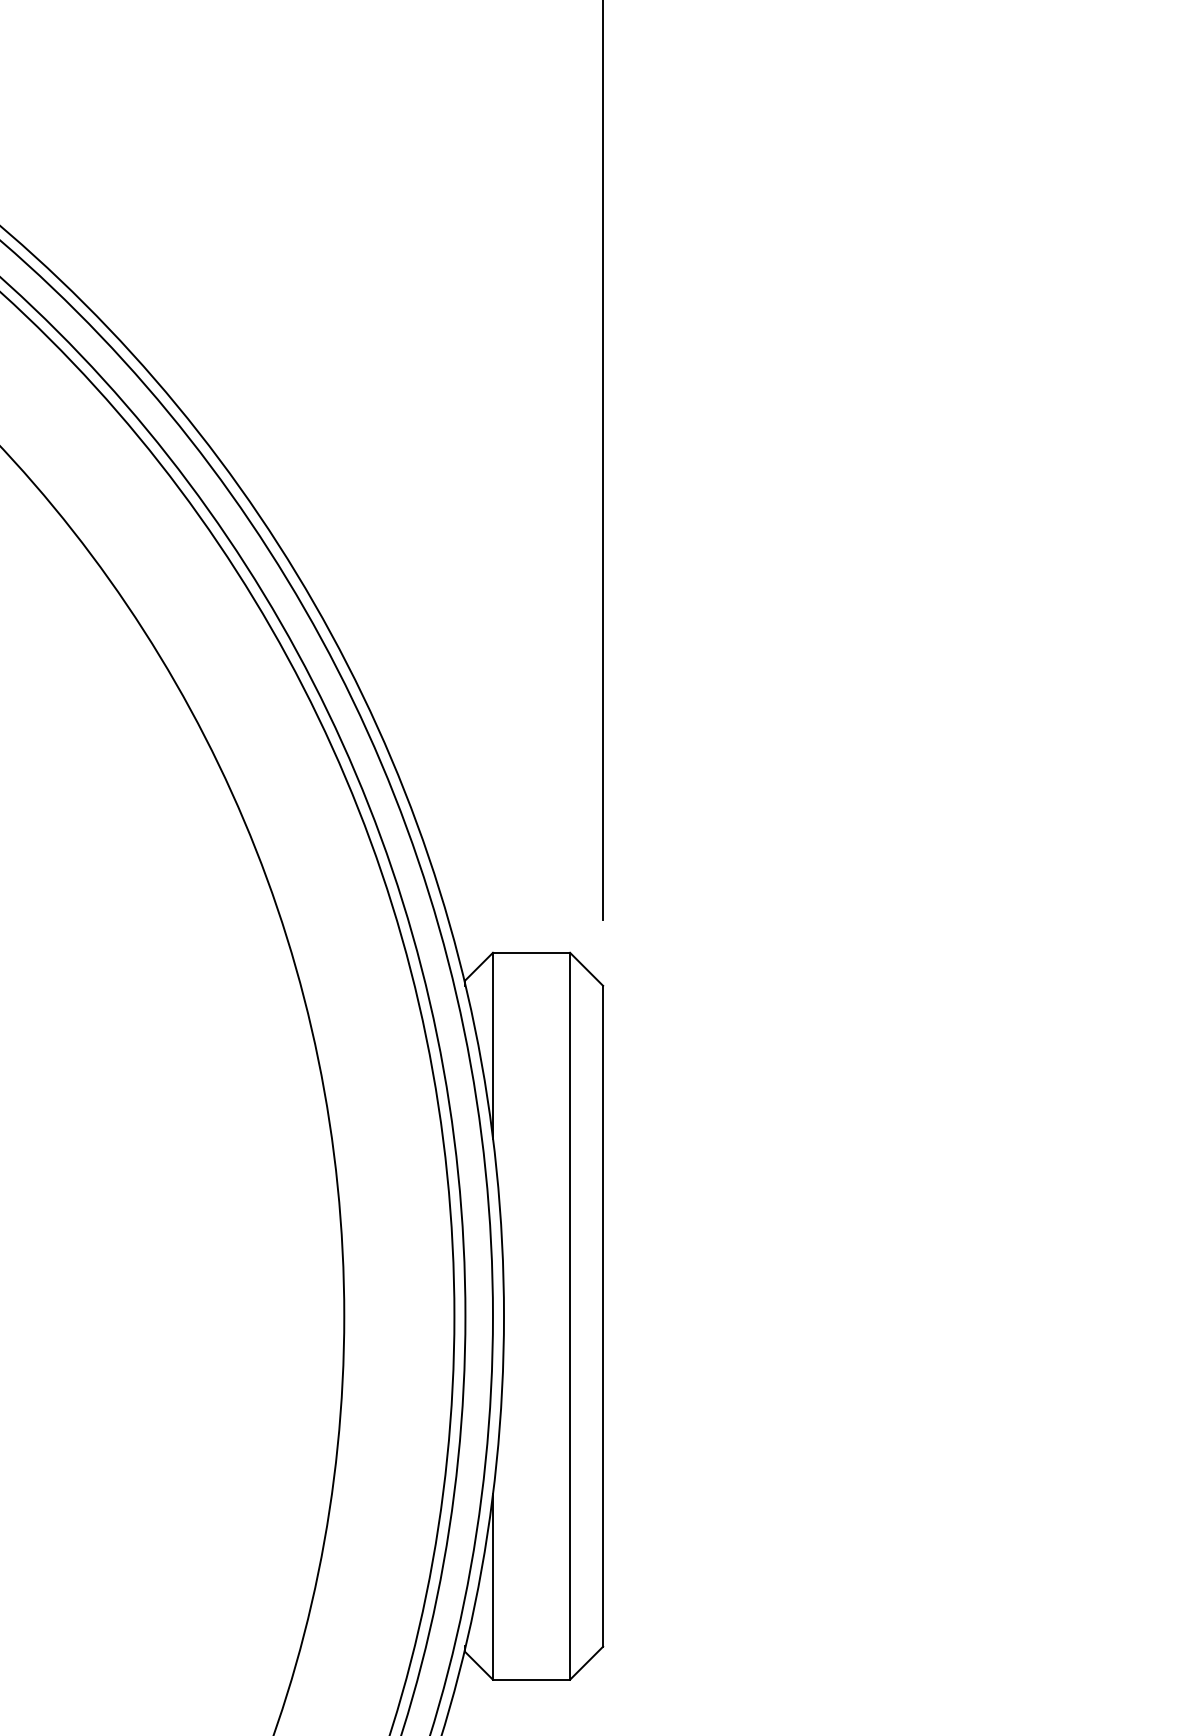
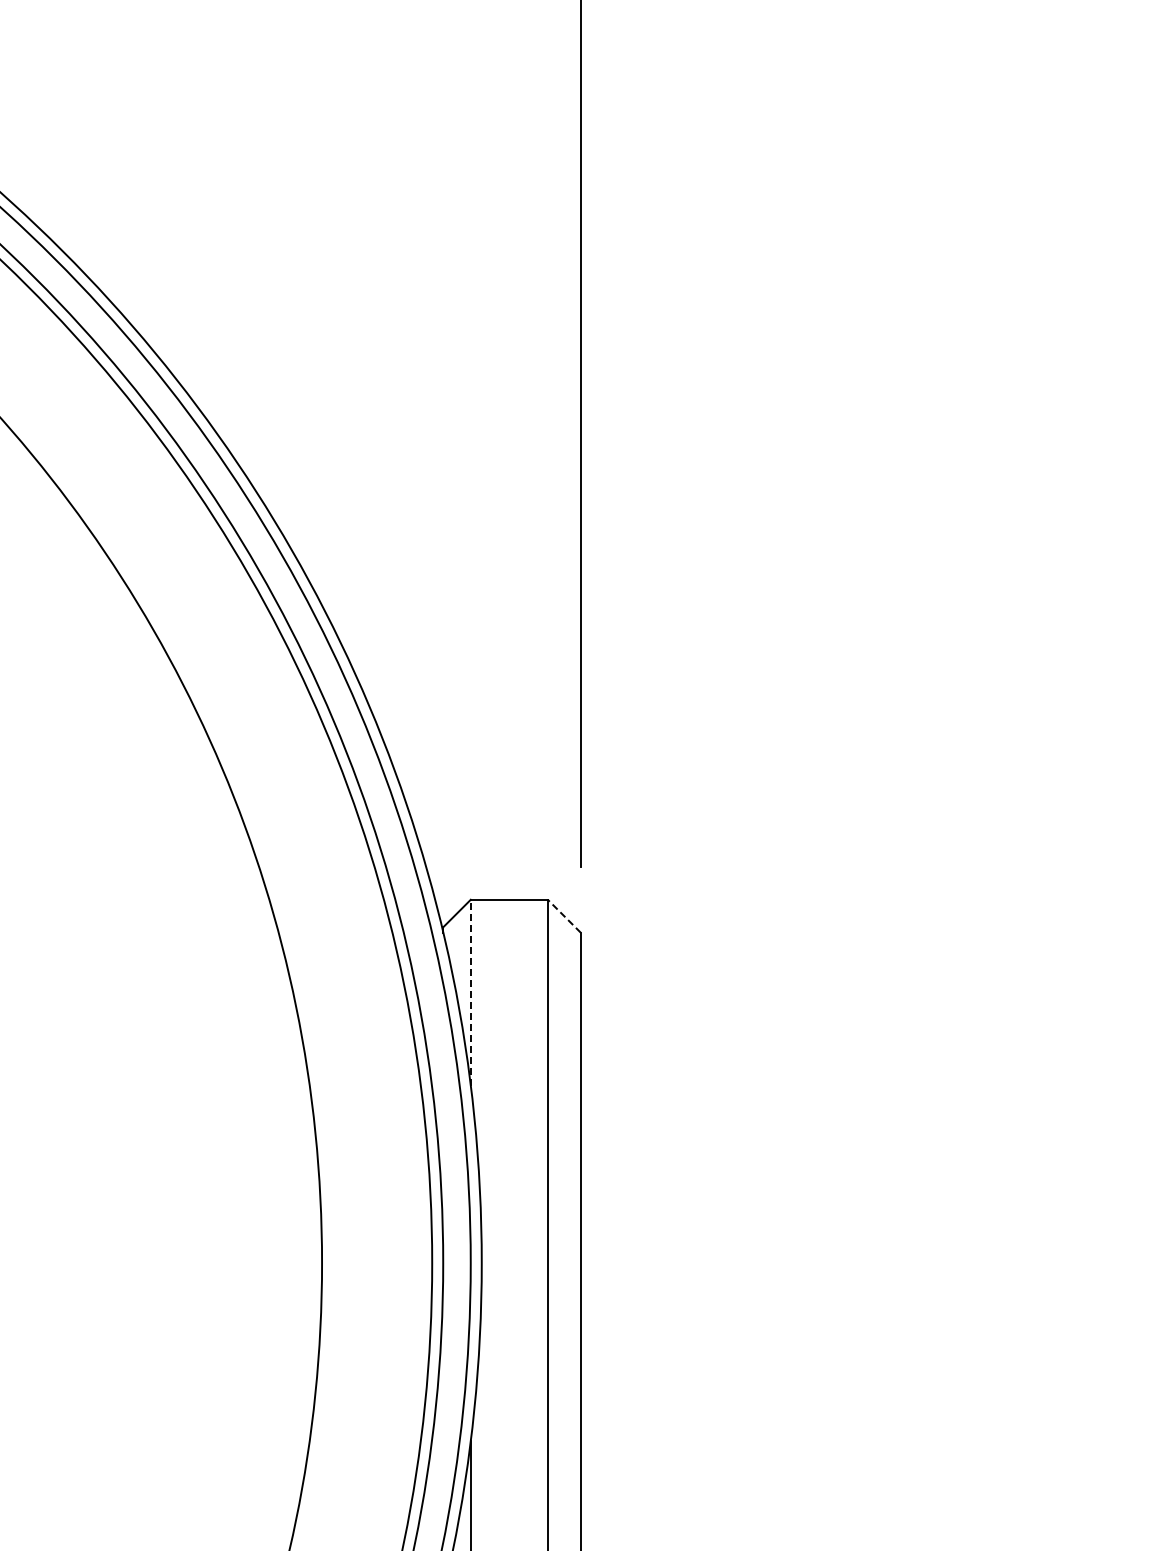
line: (586, 968) -> (564, 915), solid -> dashed
line: (492, 1045) -> (470, 992), solid -> dashed

